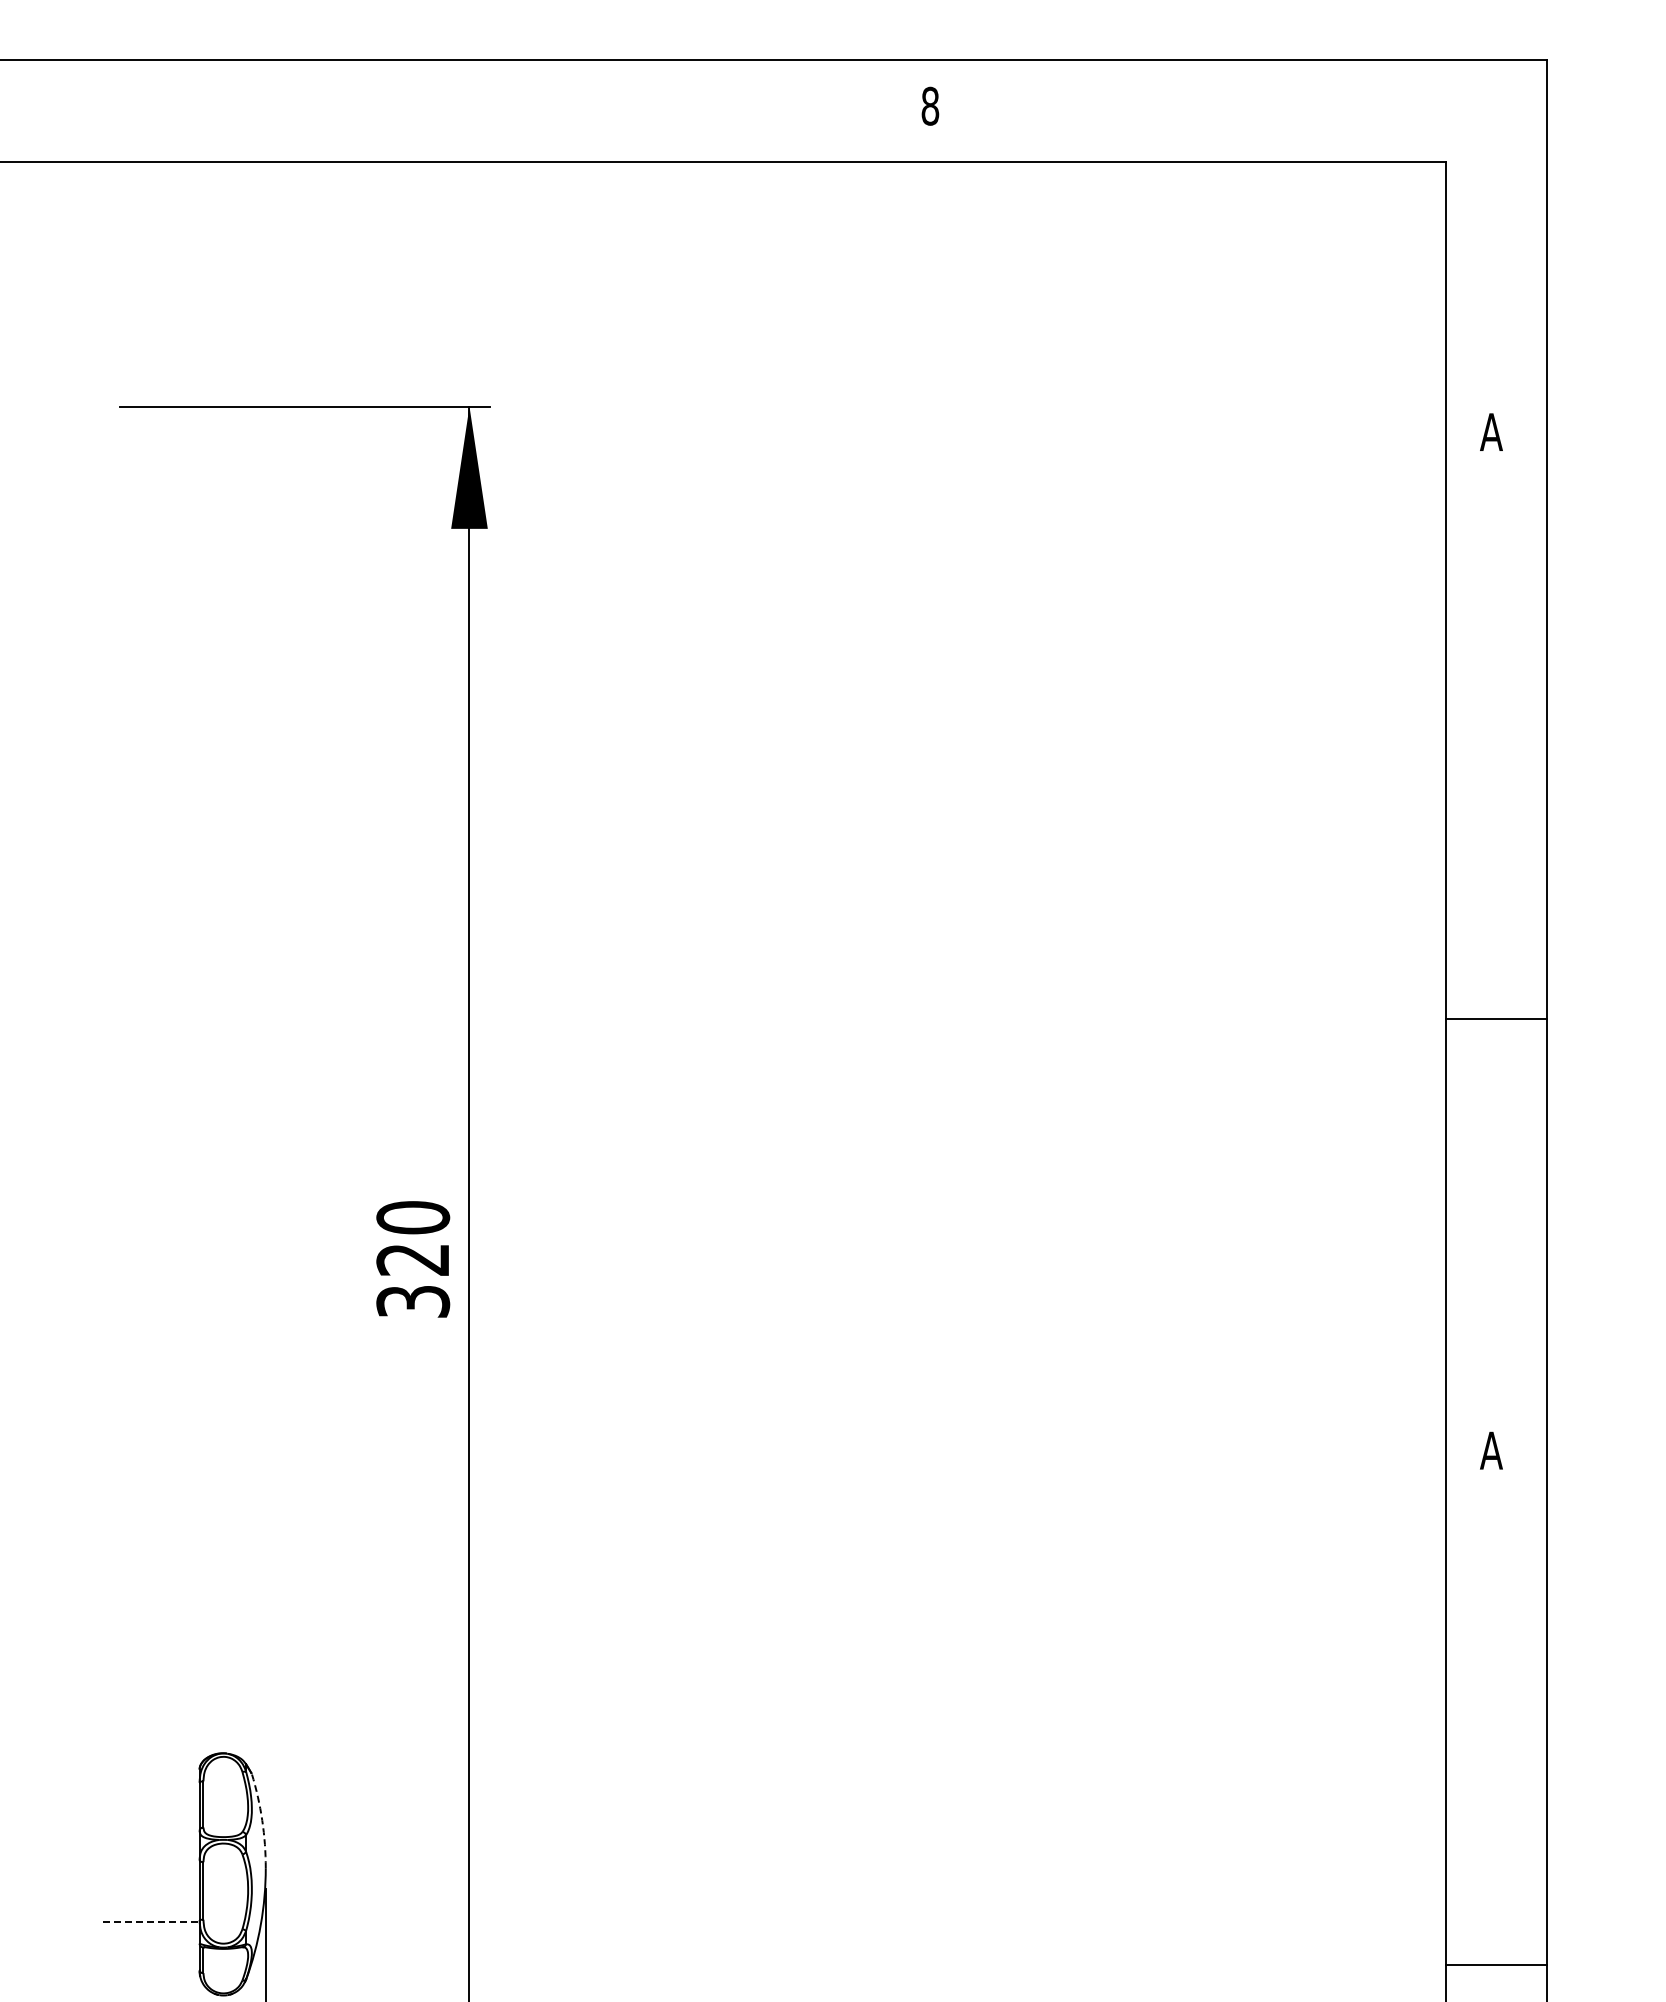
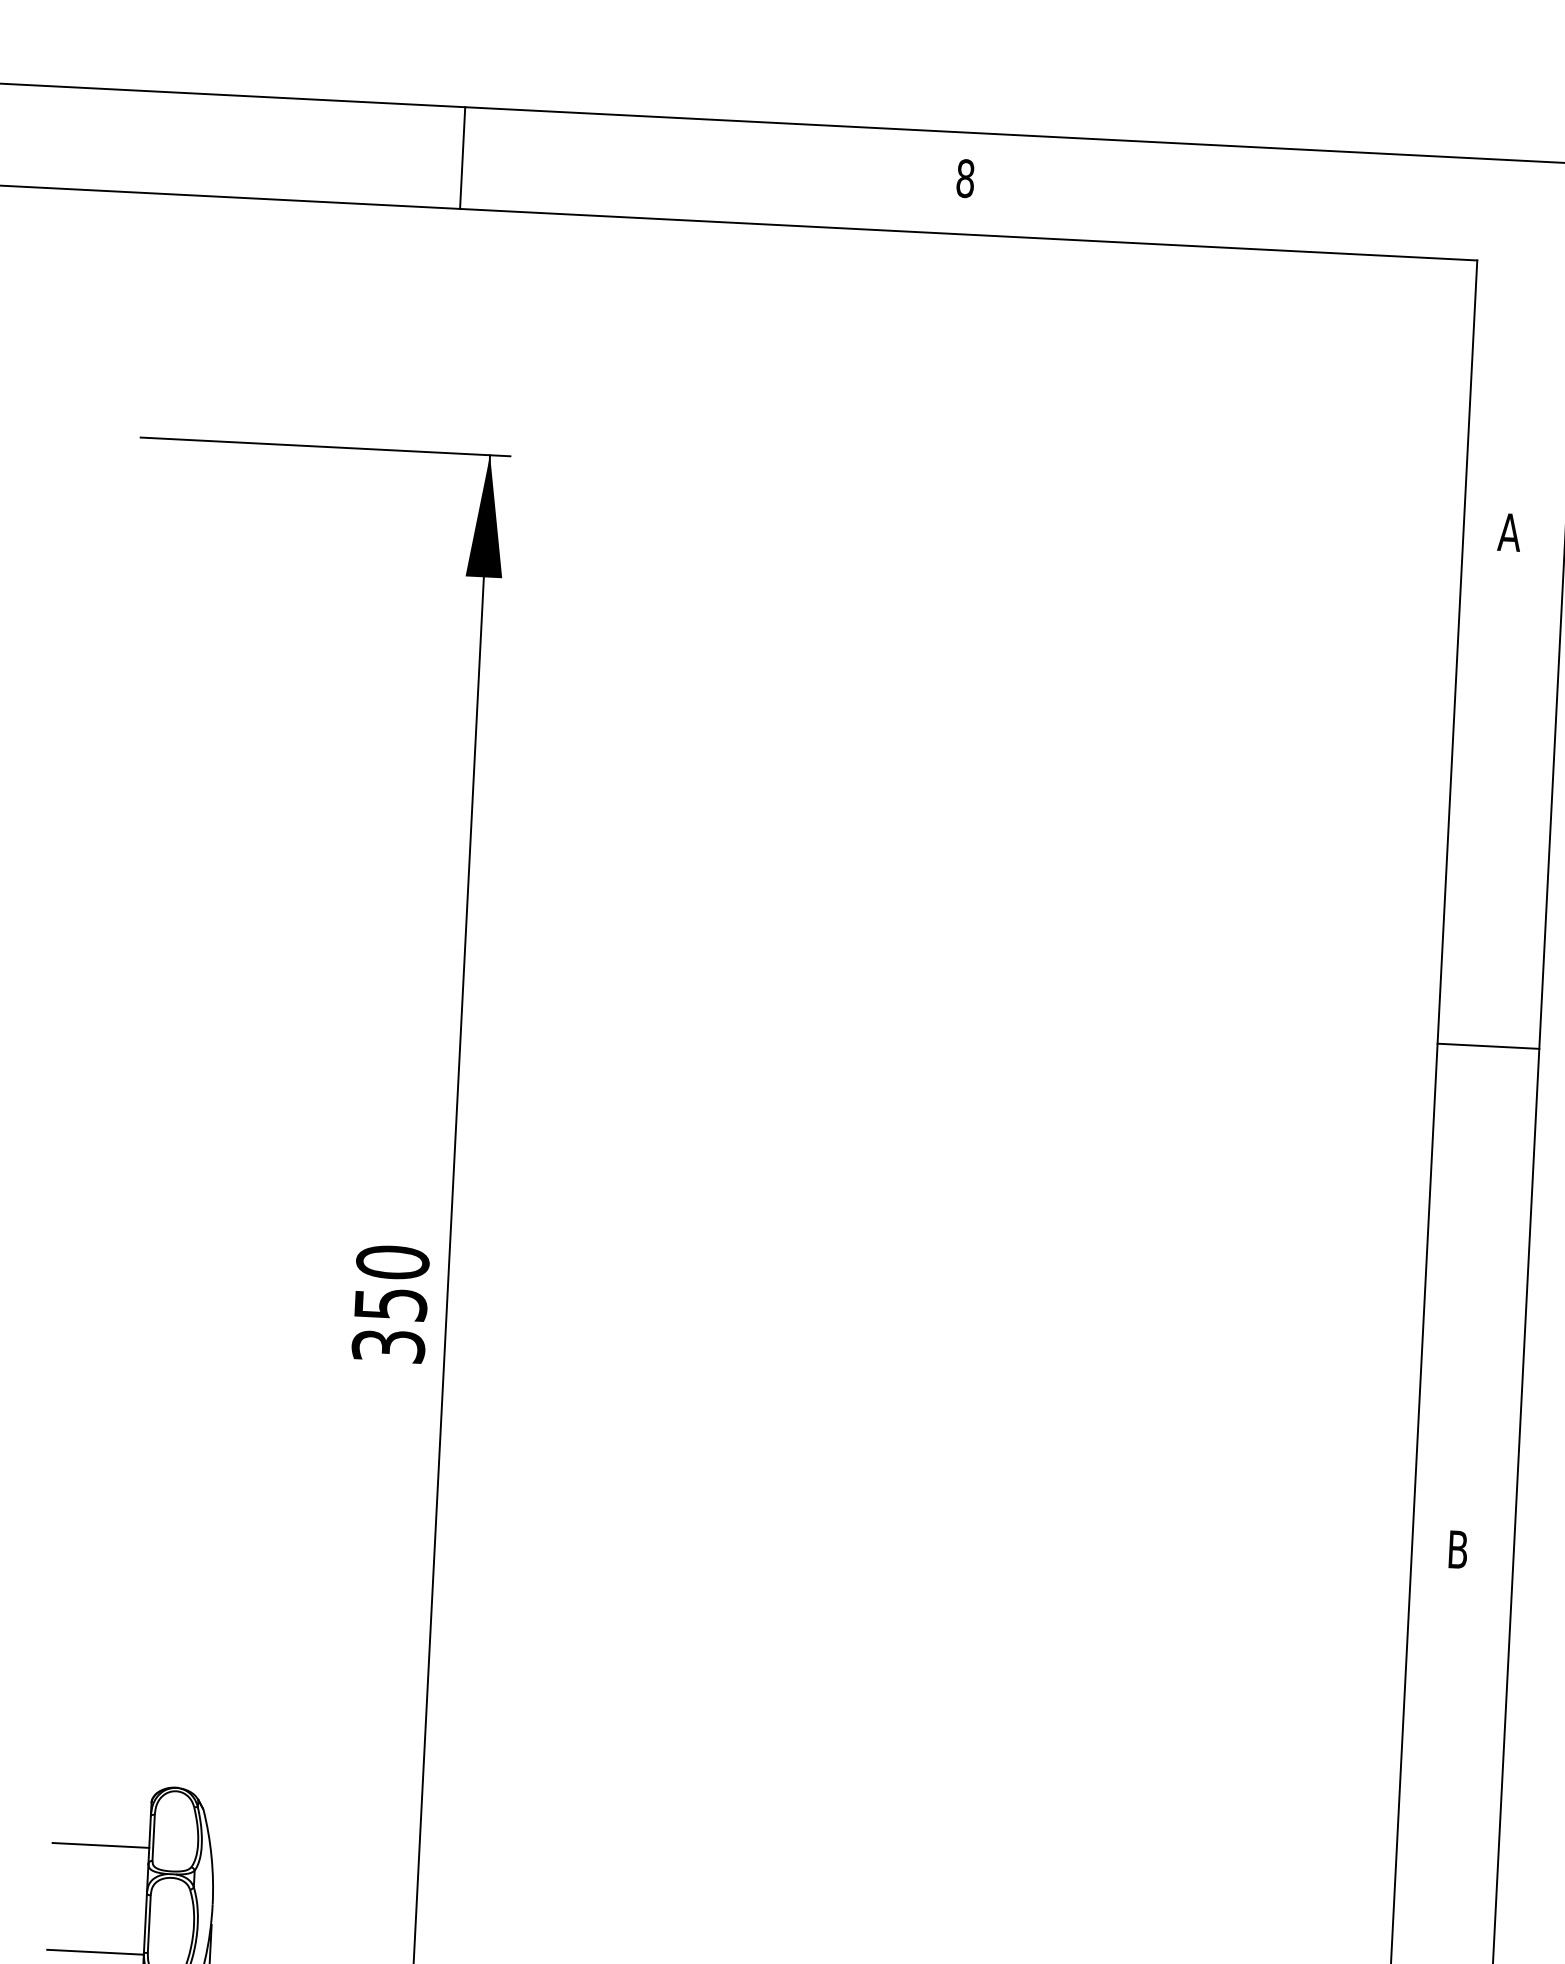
line: (427, 111) -> (463, 158), added
line: (1496, 1019) -> (1488, 1046), moved
text: (413, 1259) -> (390, 1304), 320 -> 350
text: (1491, 1450) -> (1457, 1549), A -> B
line: (150, 1814) -> (100, 1845), added
arc: (262, 1820) -> (211, 1856), dashed -> solid
line: (151, 1921) -> (95, 1952), dashed -> solid

